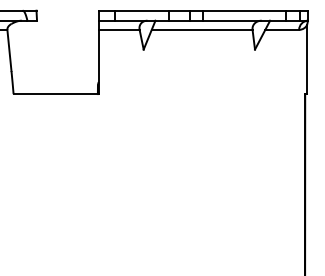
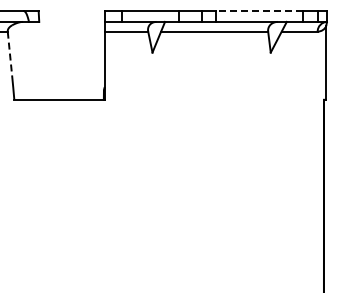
line: (244, 10) -> (259, 11), solid -> dashed
line: (9, 50) -> (9, 53), solid -> dashed

